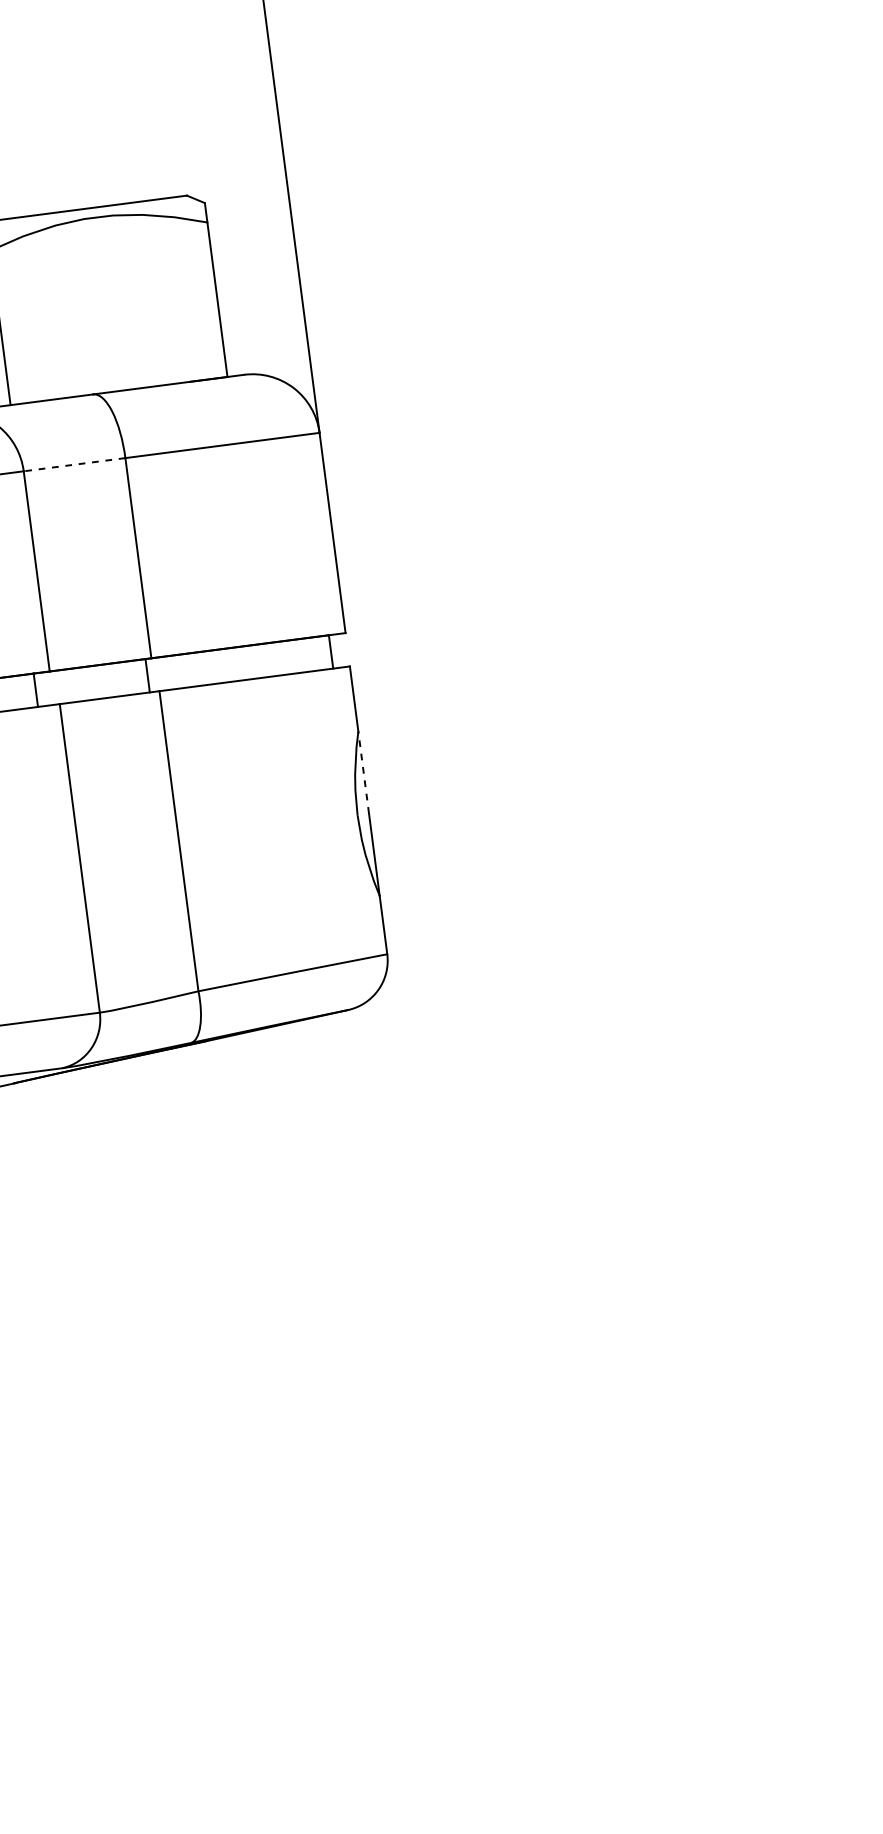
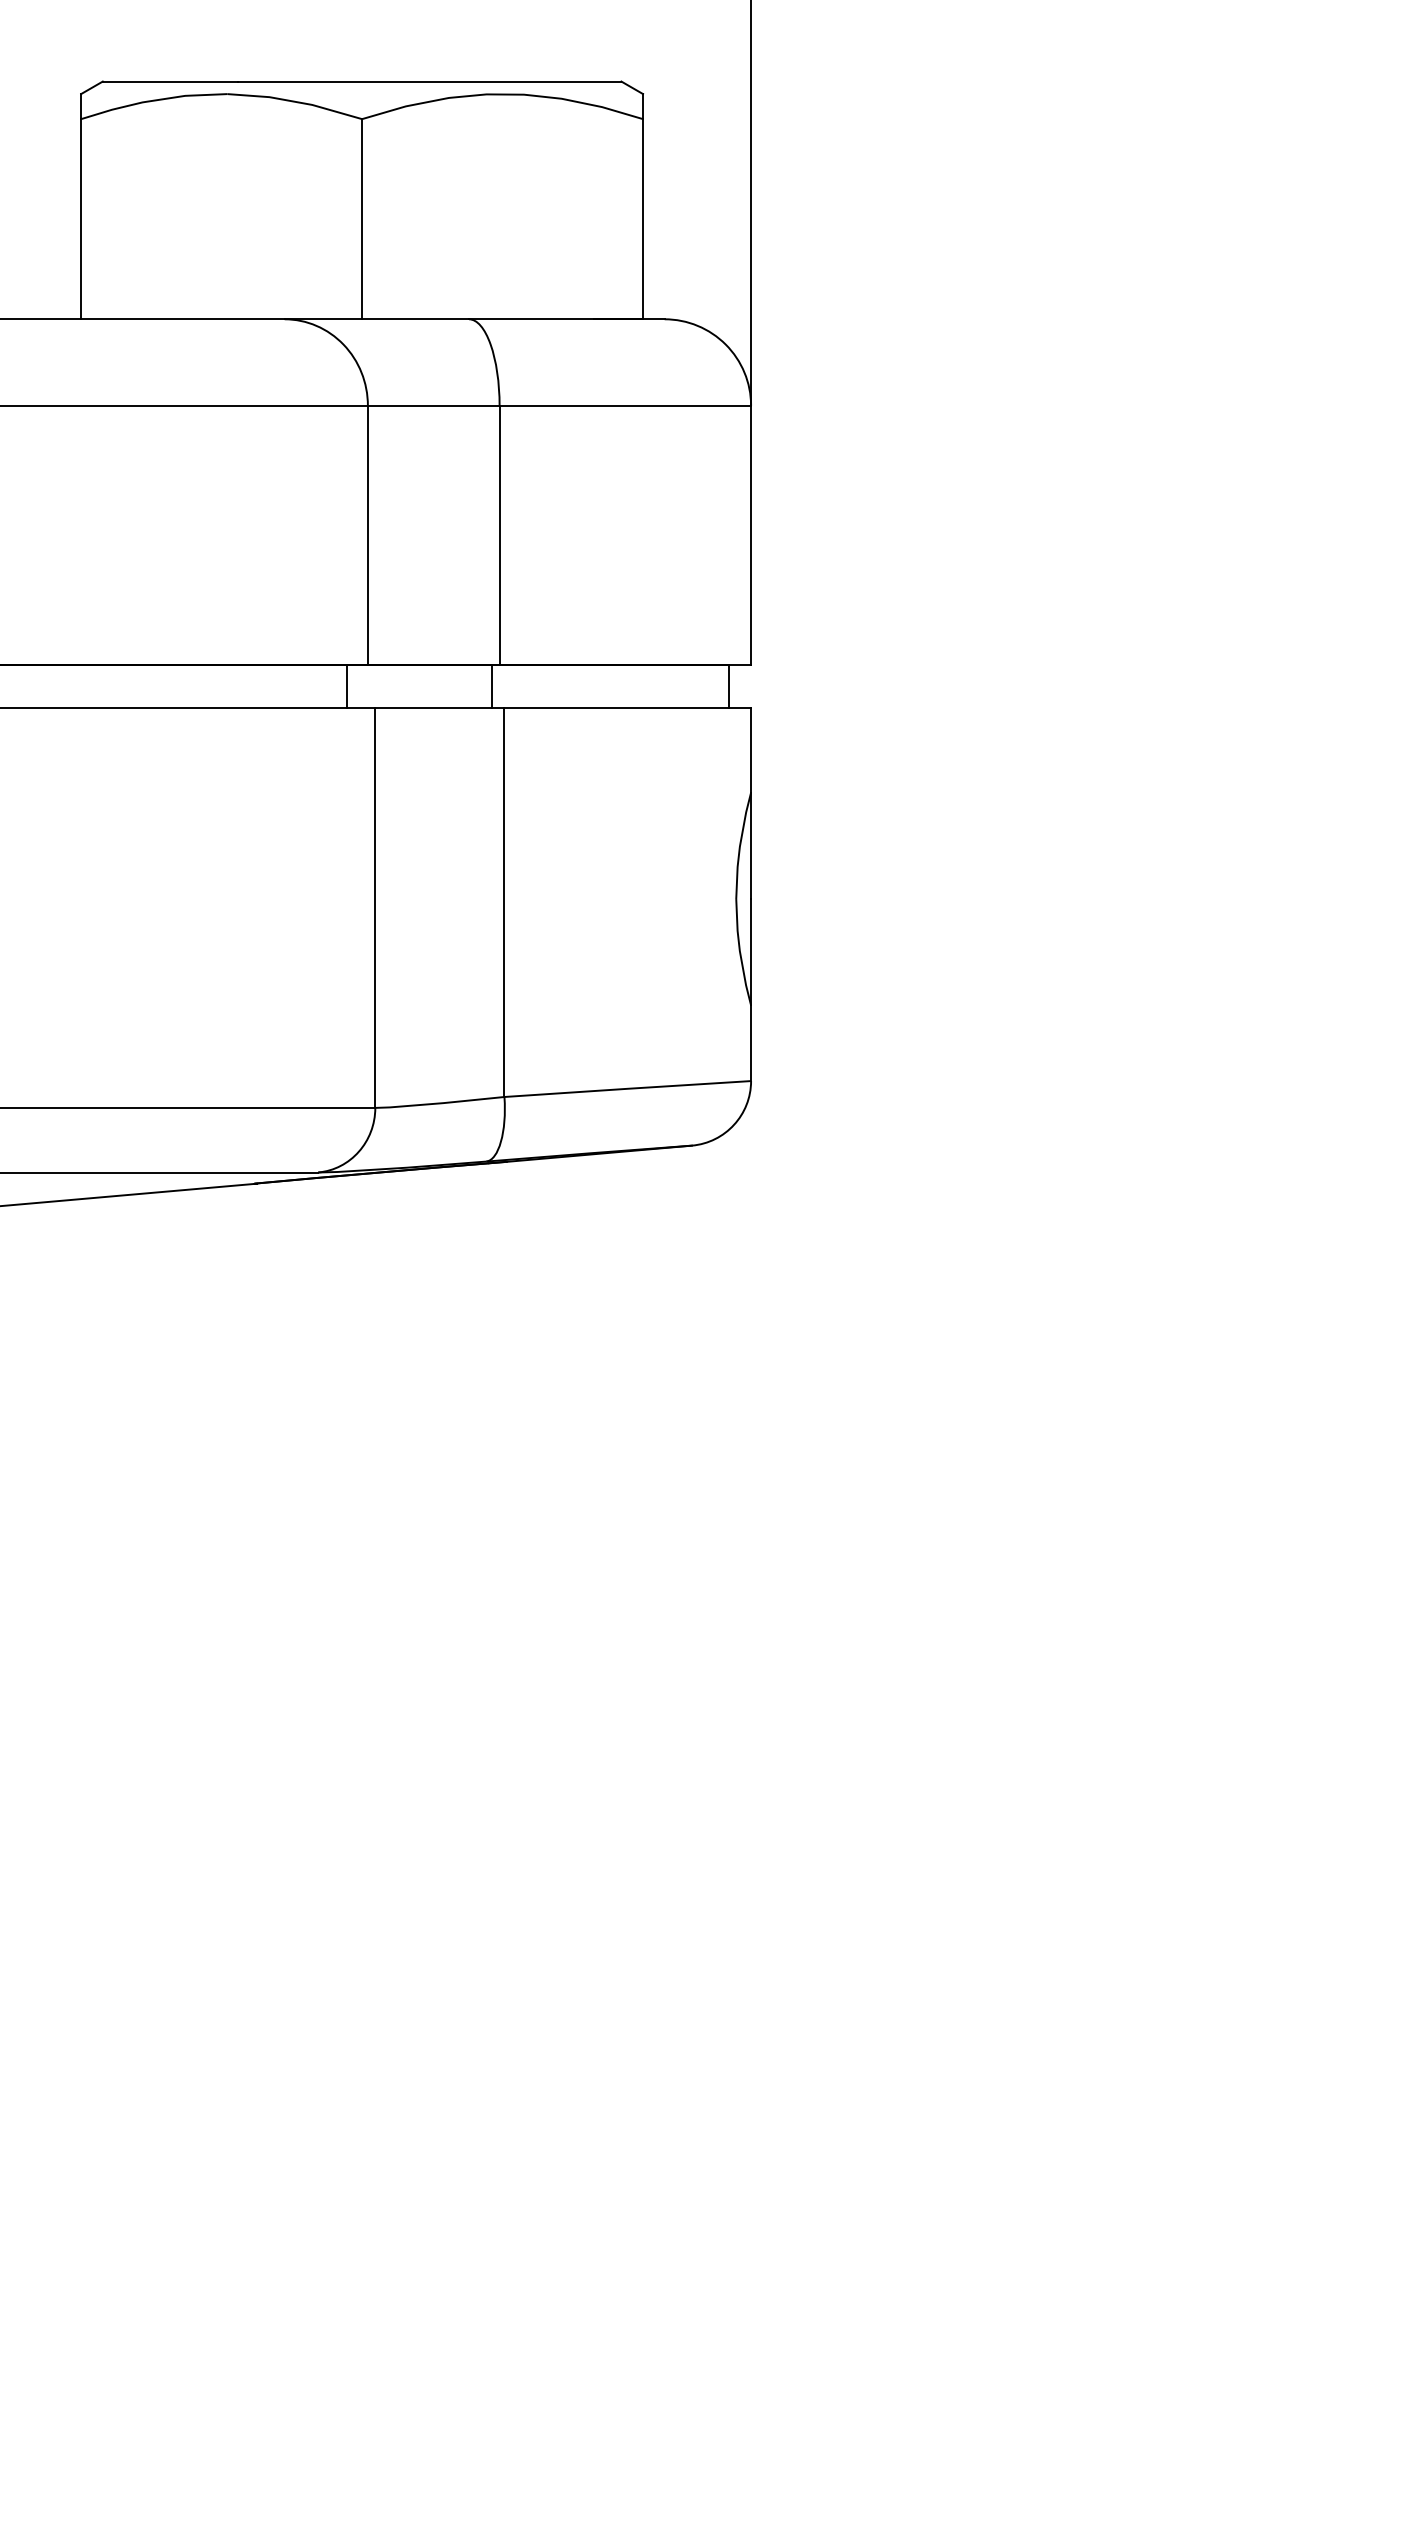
line: (74, 464) -> (433, 405), dashed -> solid
line: (363, 772) -> (751, 845), dashed -> solid

